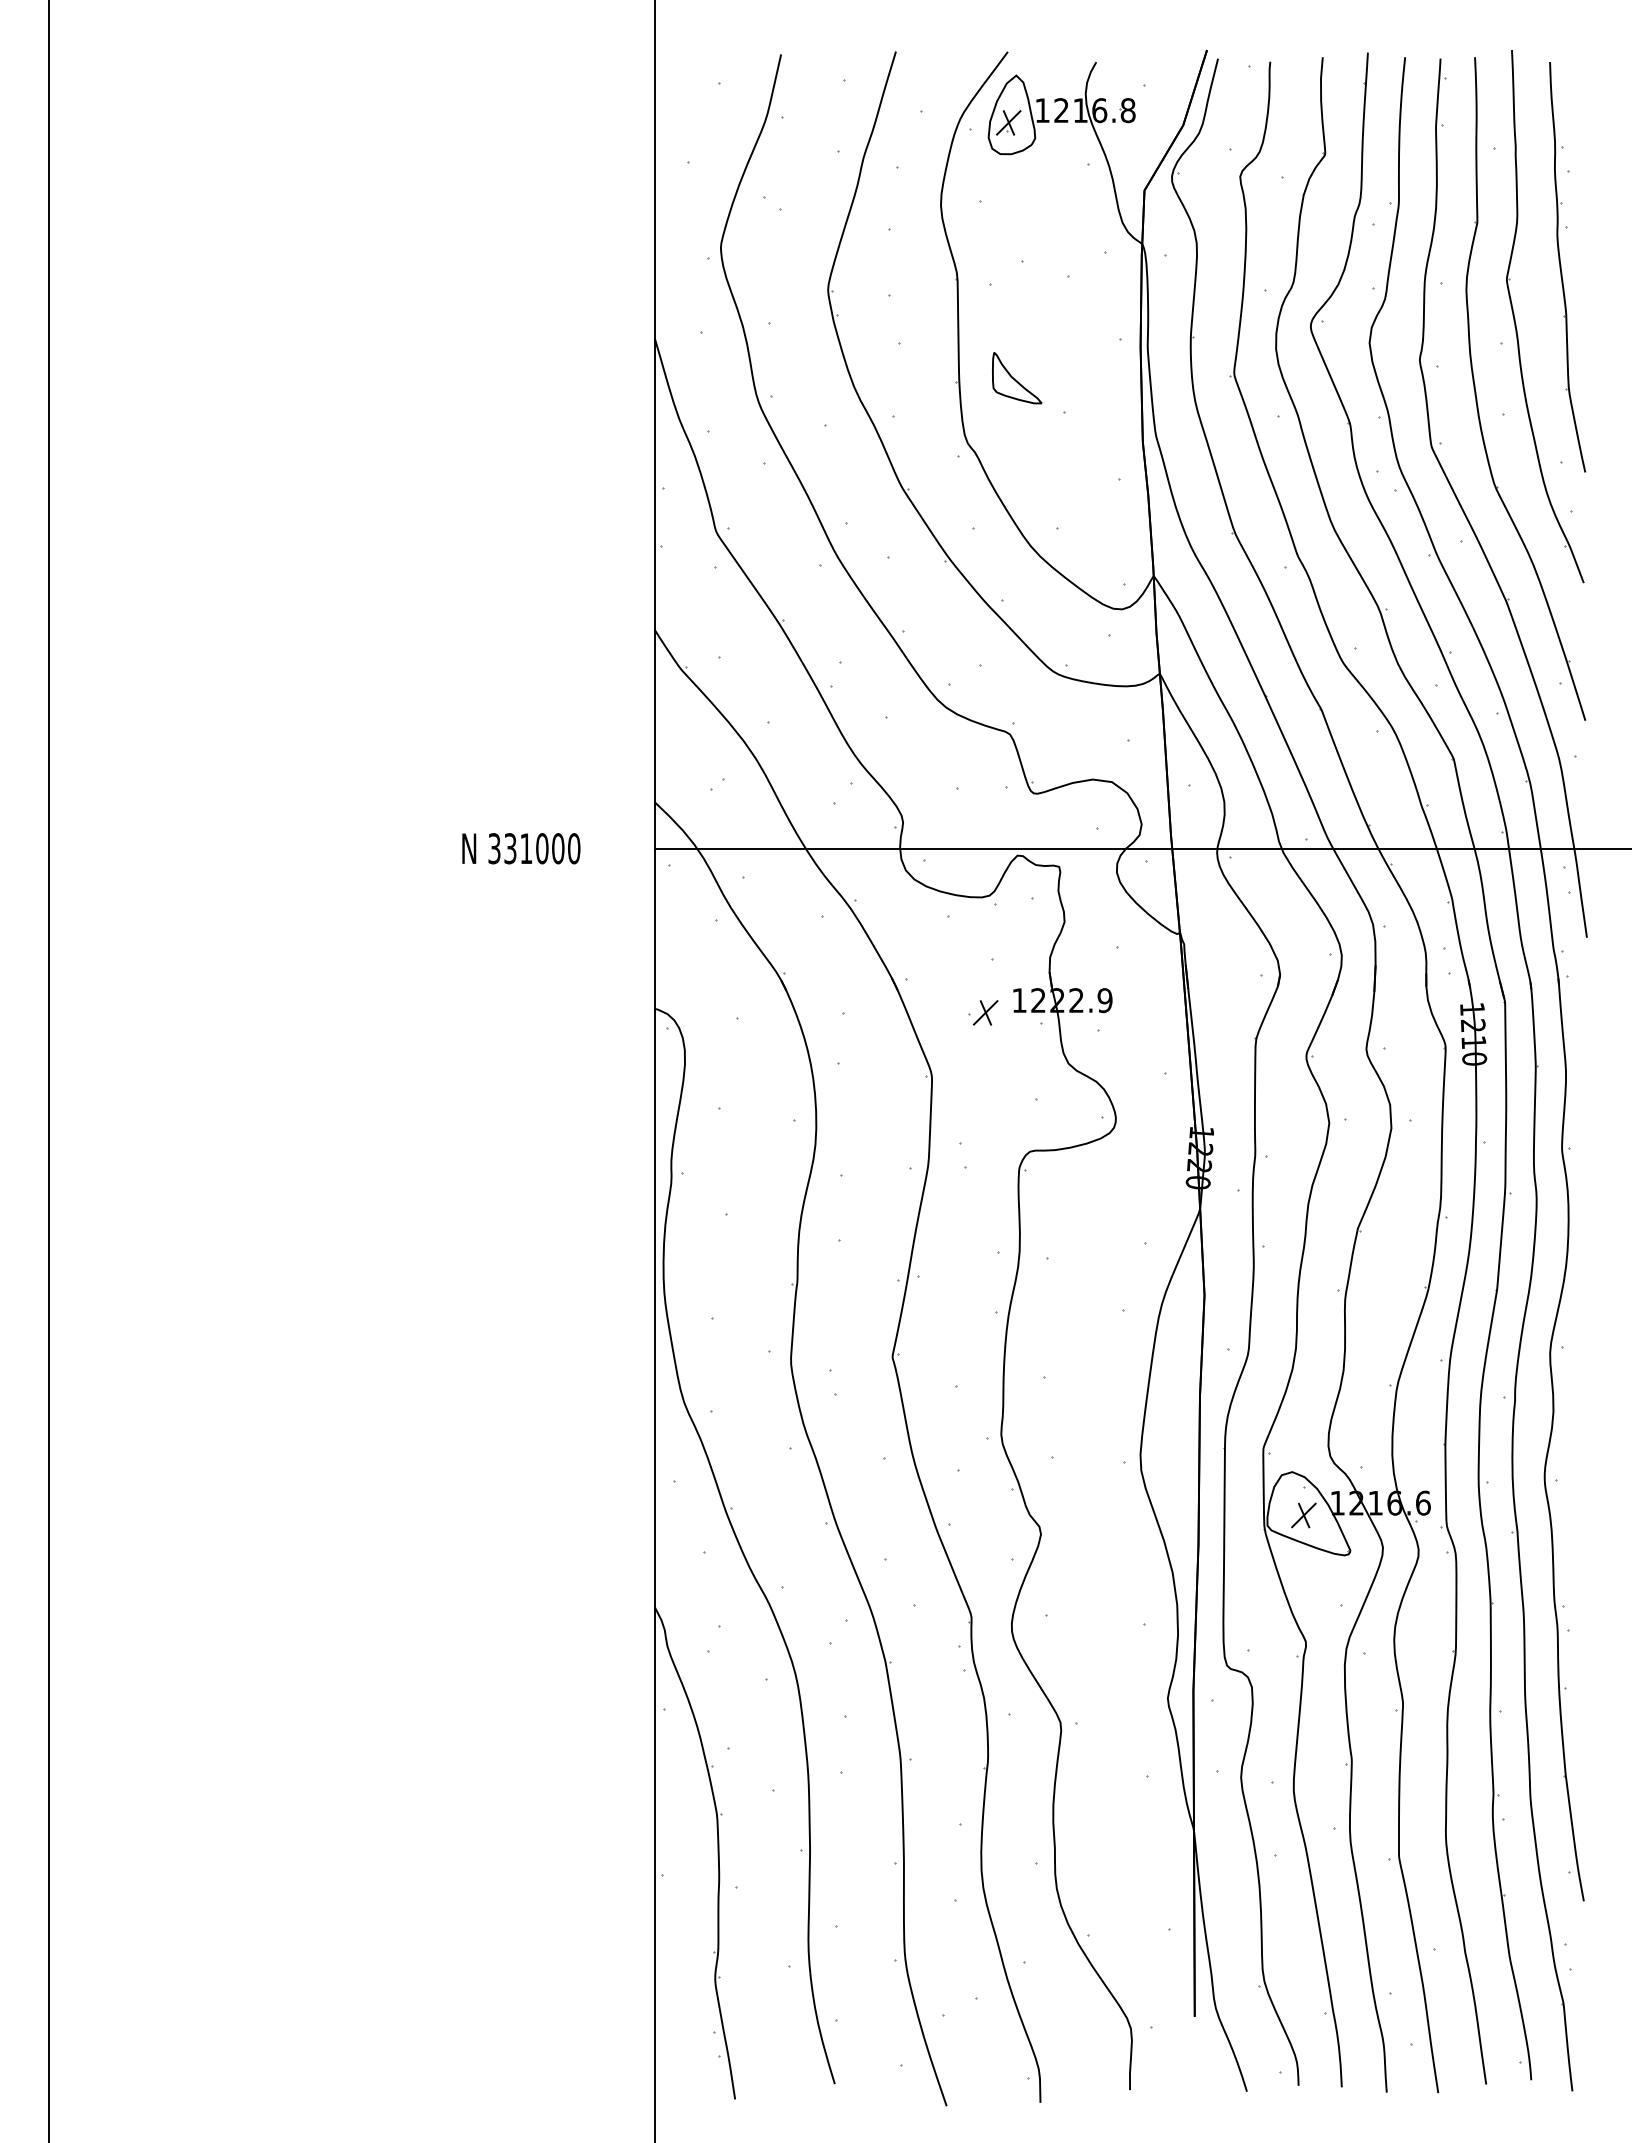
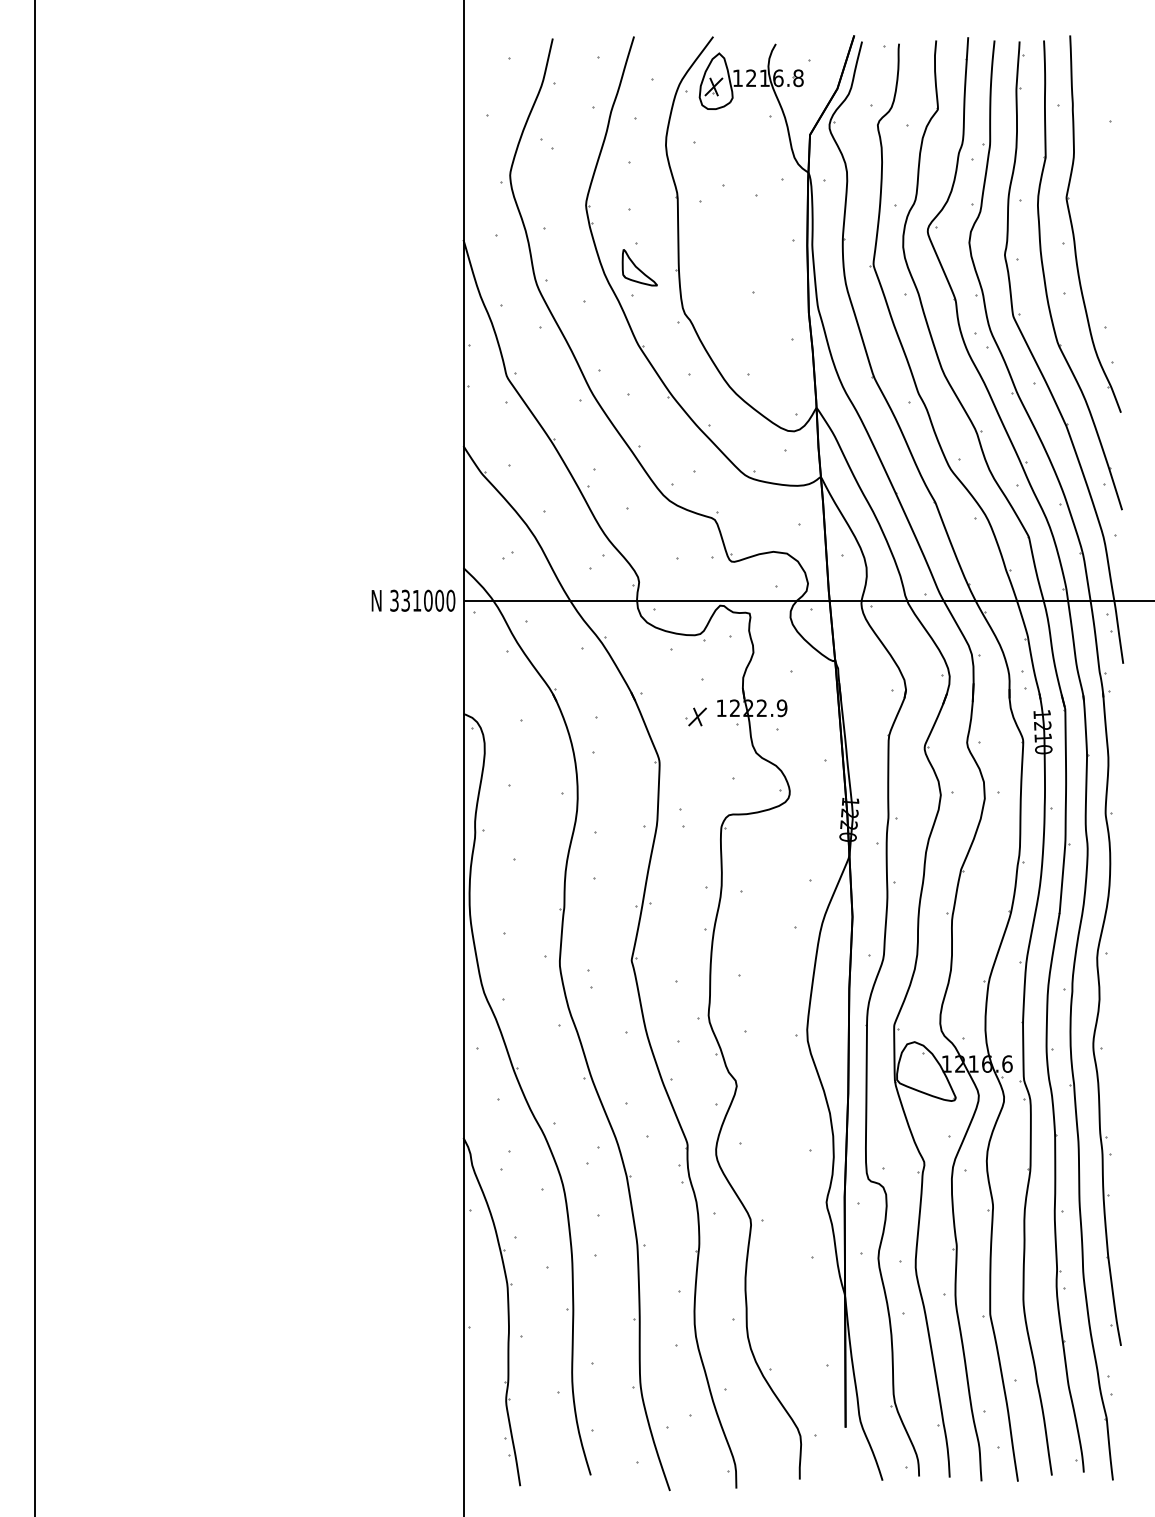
part: (1567, 267) -> (1109, 189), removed
part: (1017, 378) -> (640, 267), moved
text: (521, 848) -> (413, 600), moved
part: (1303, 1515) -> (922, 1072), removed

